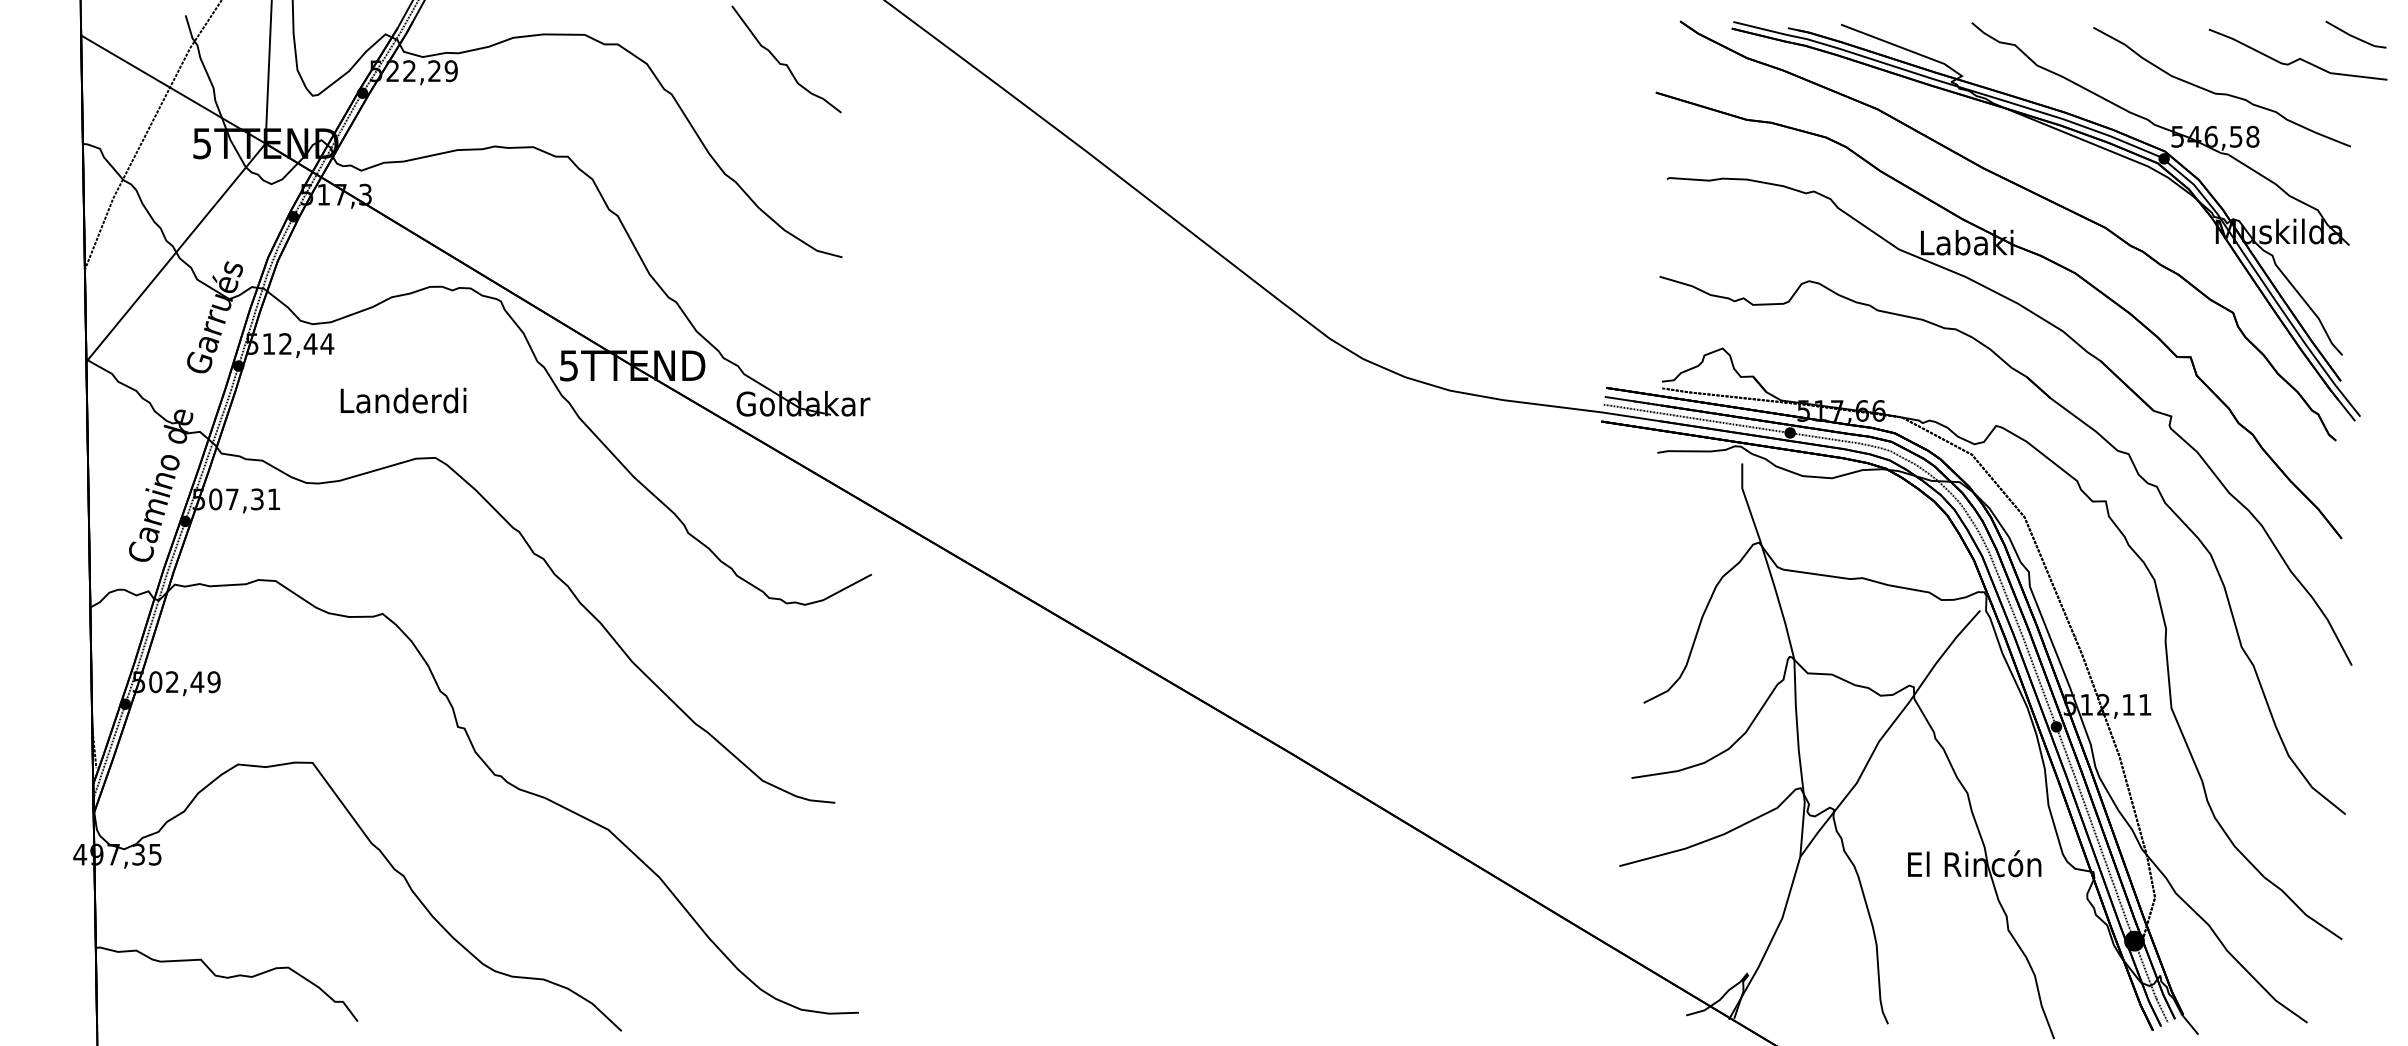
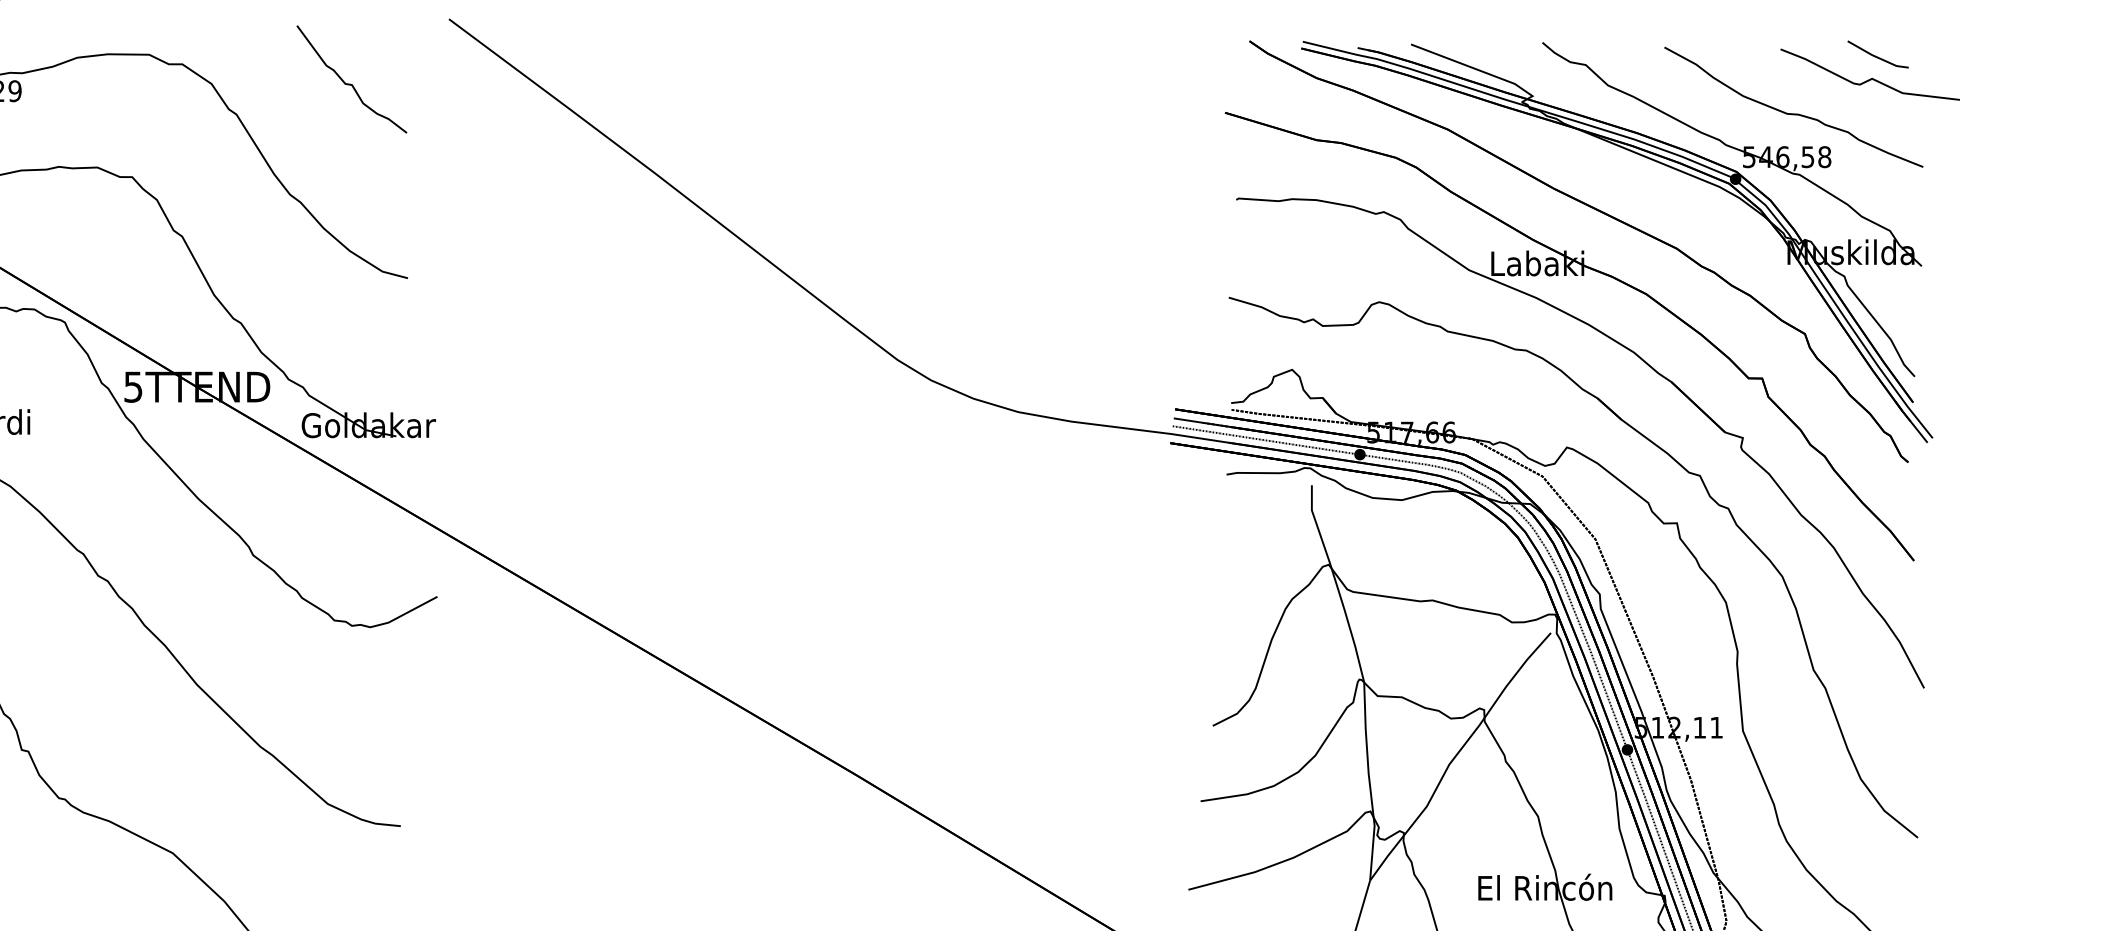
line: (2355, 36) -> (1877, 56), moved

